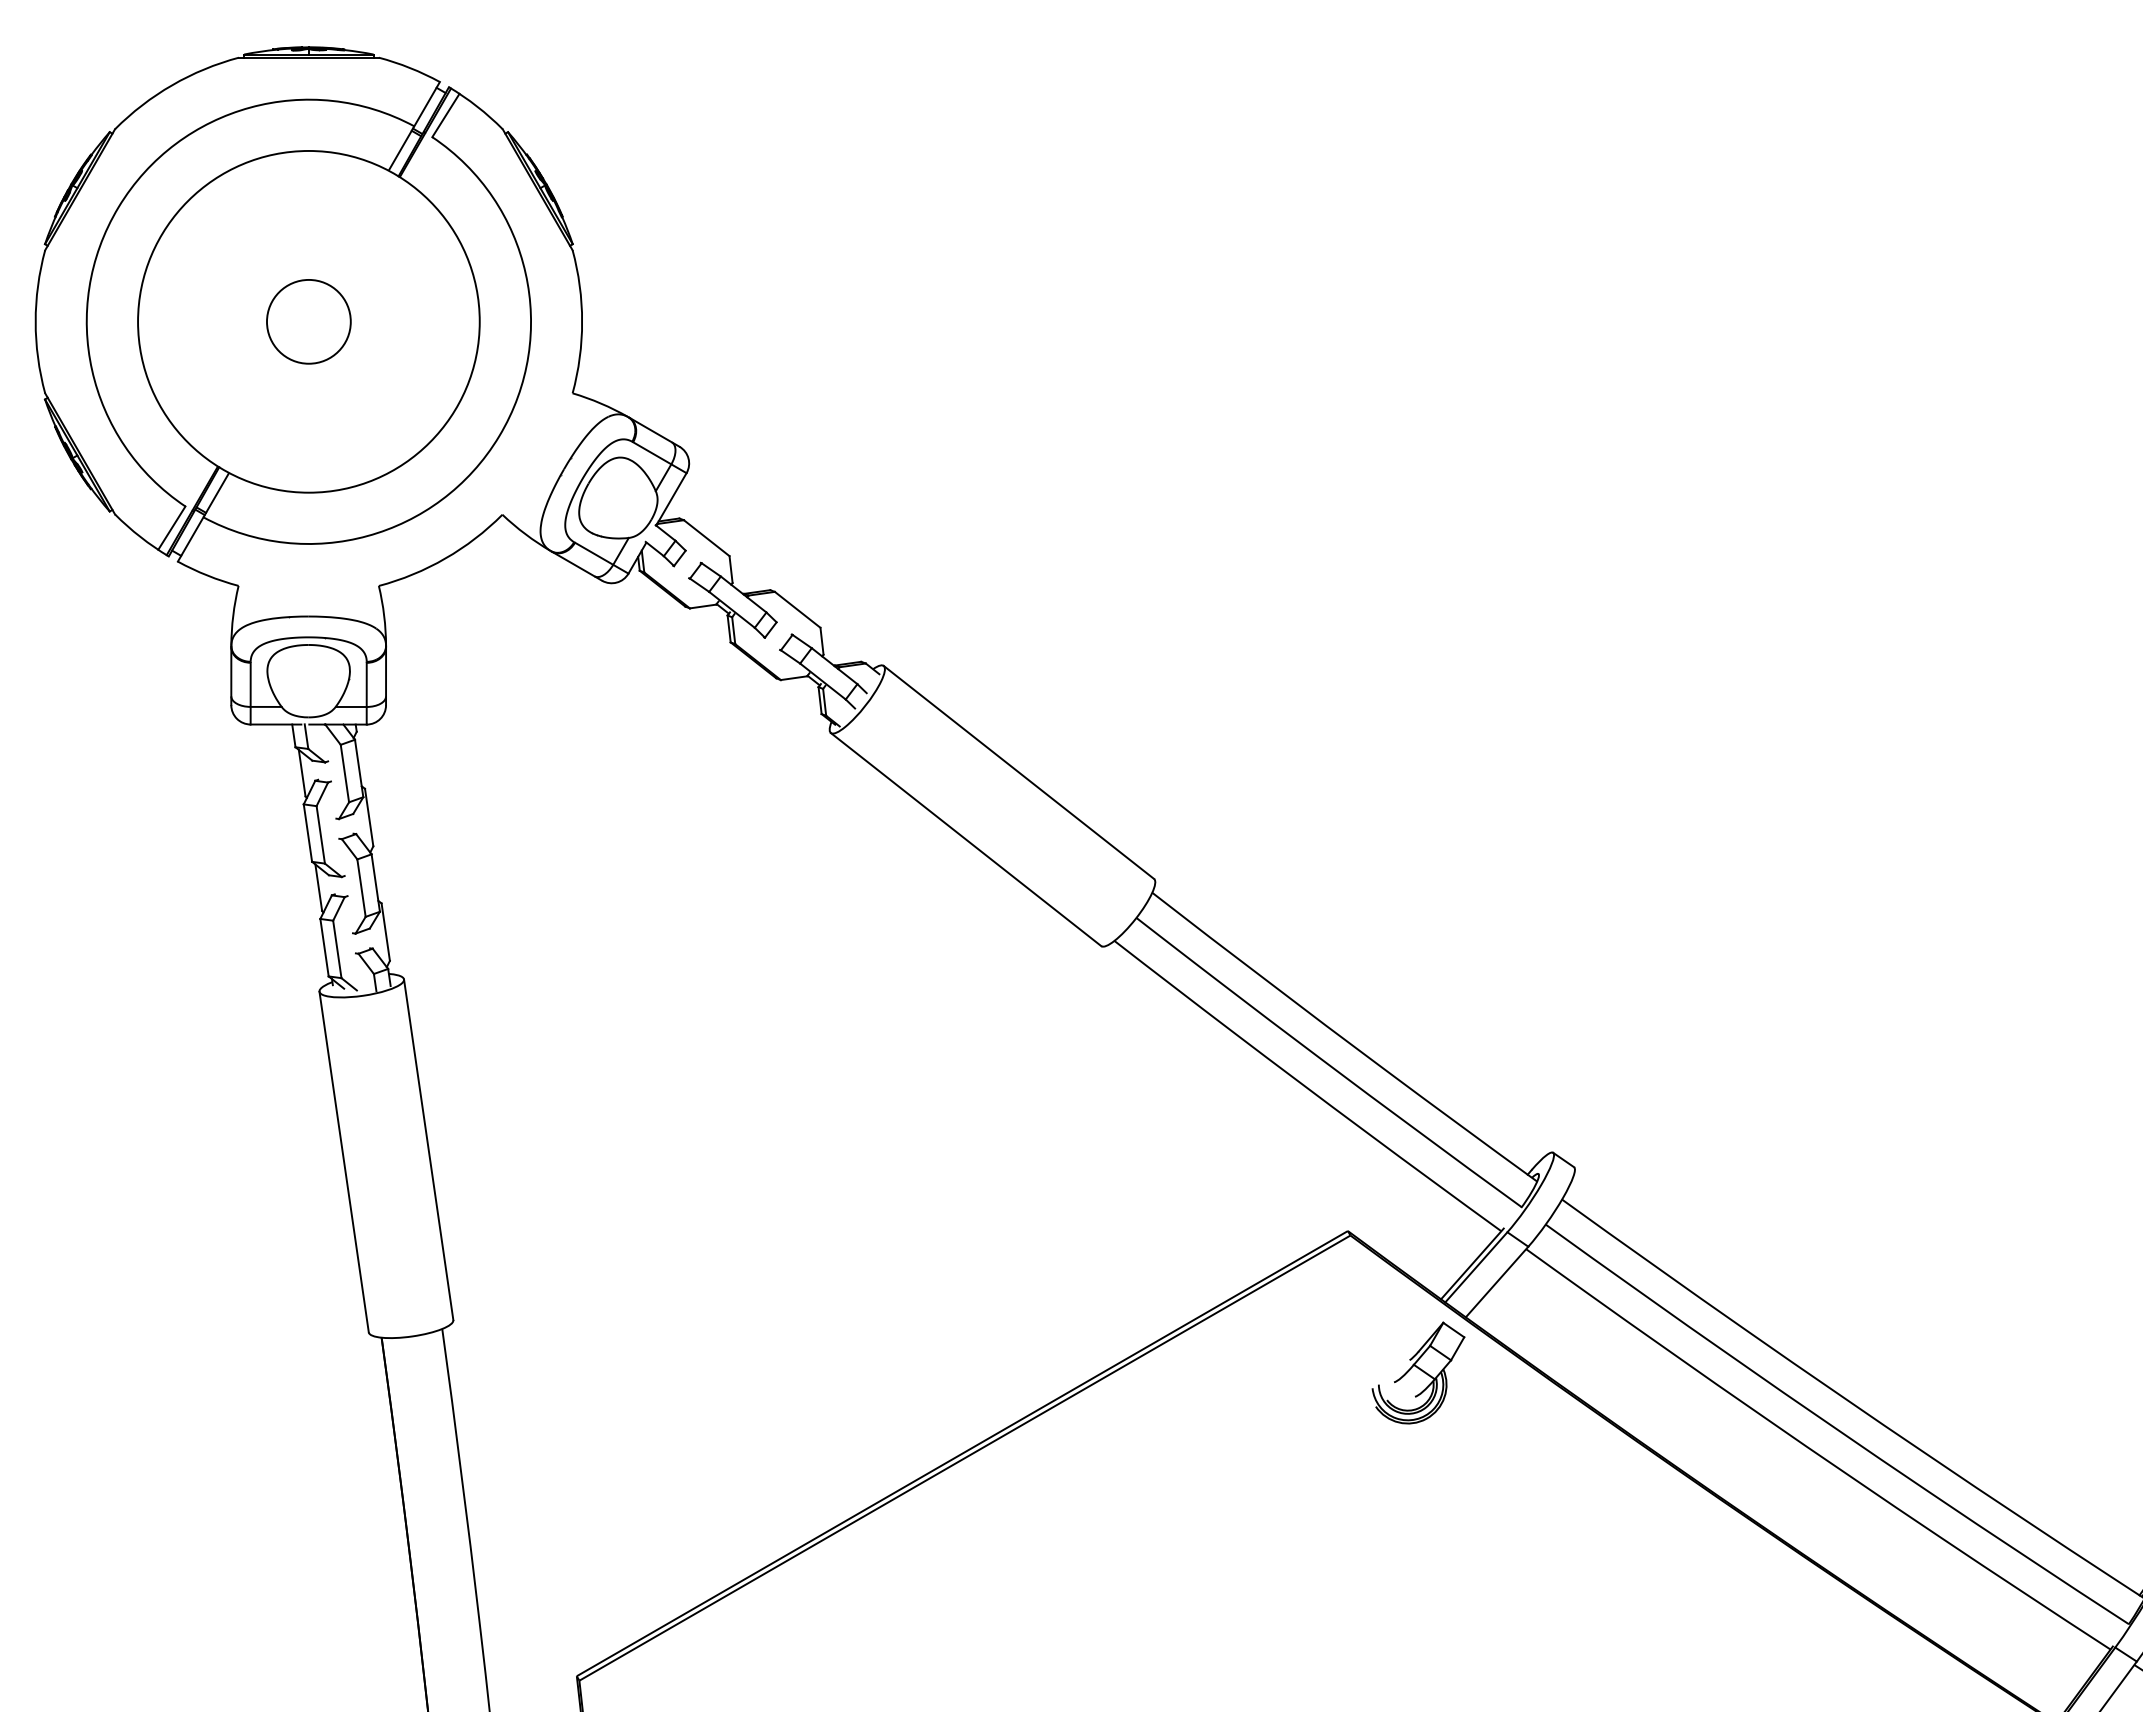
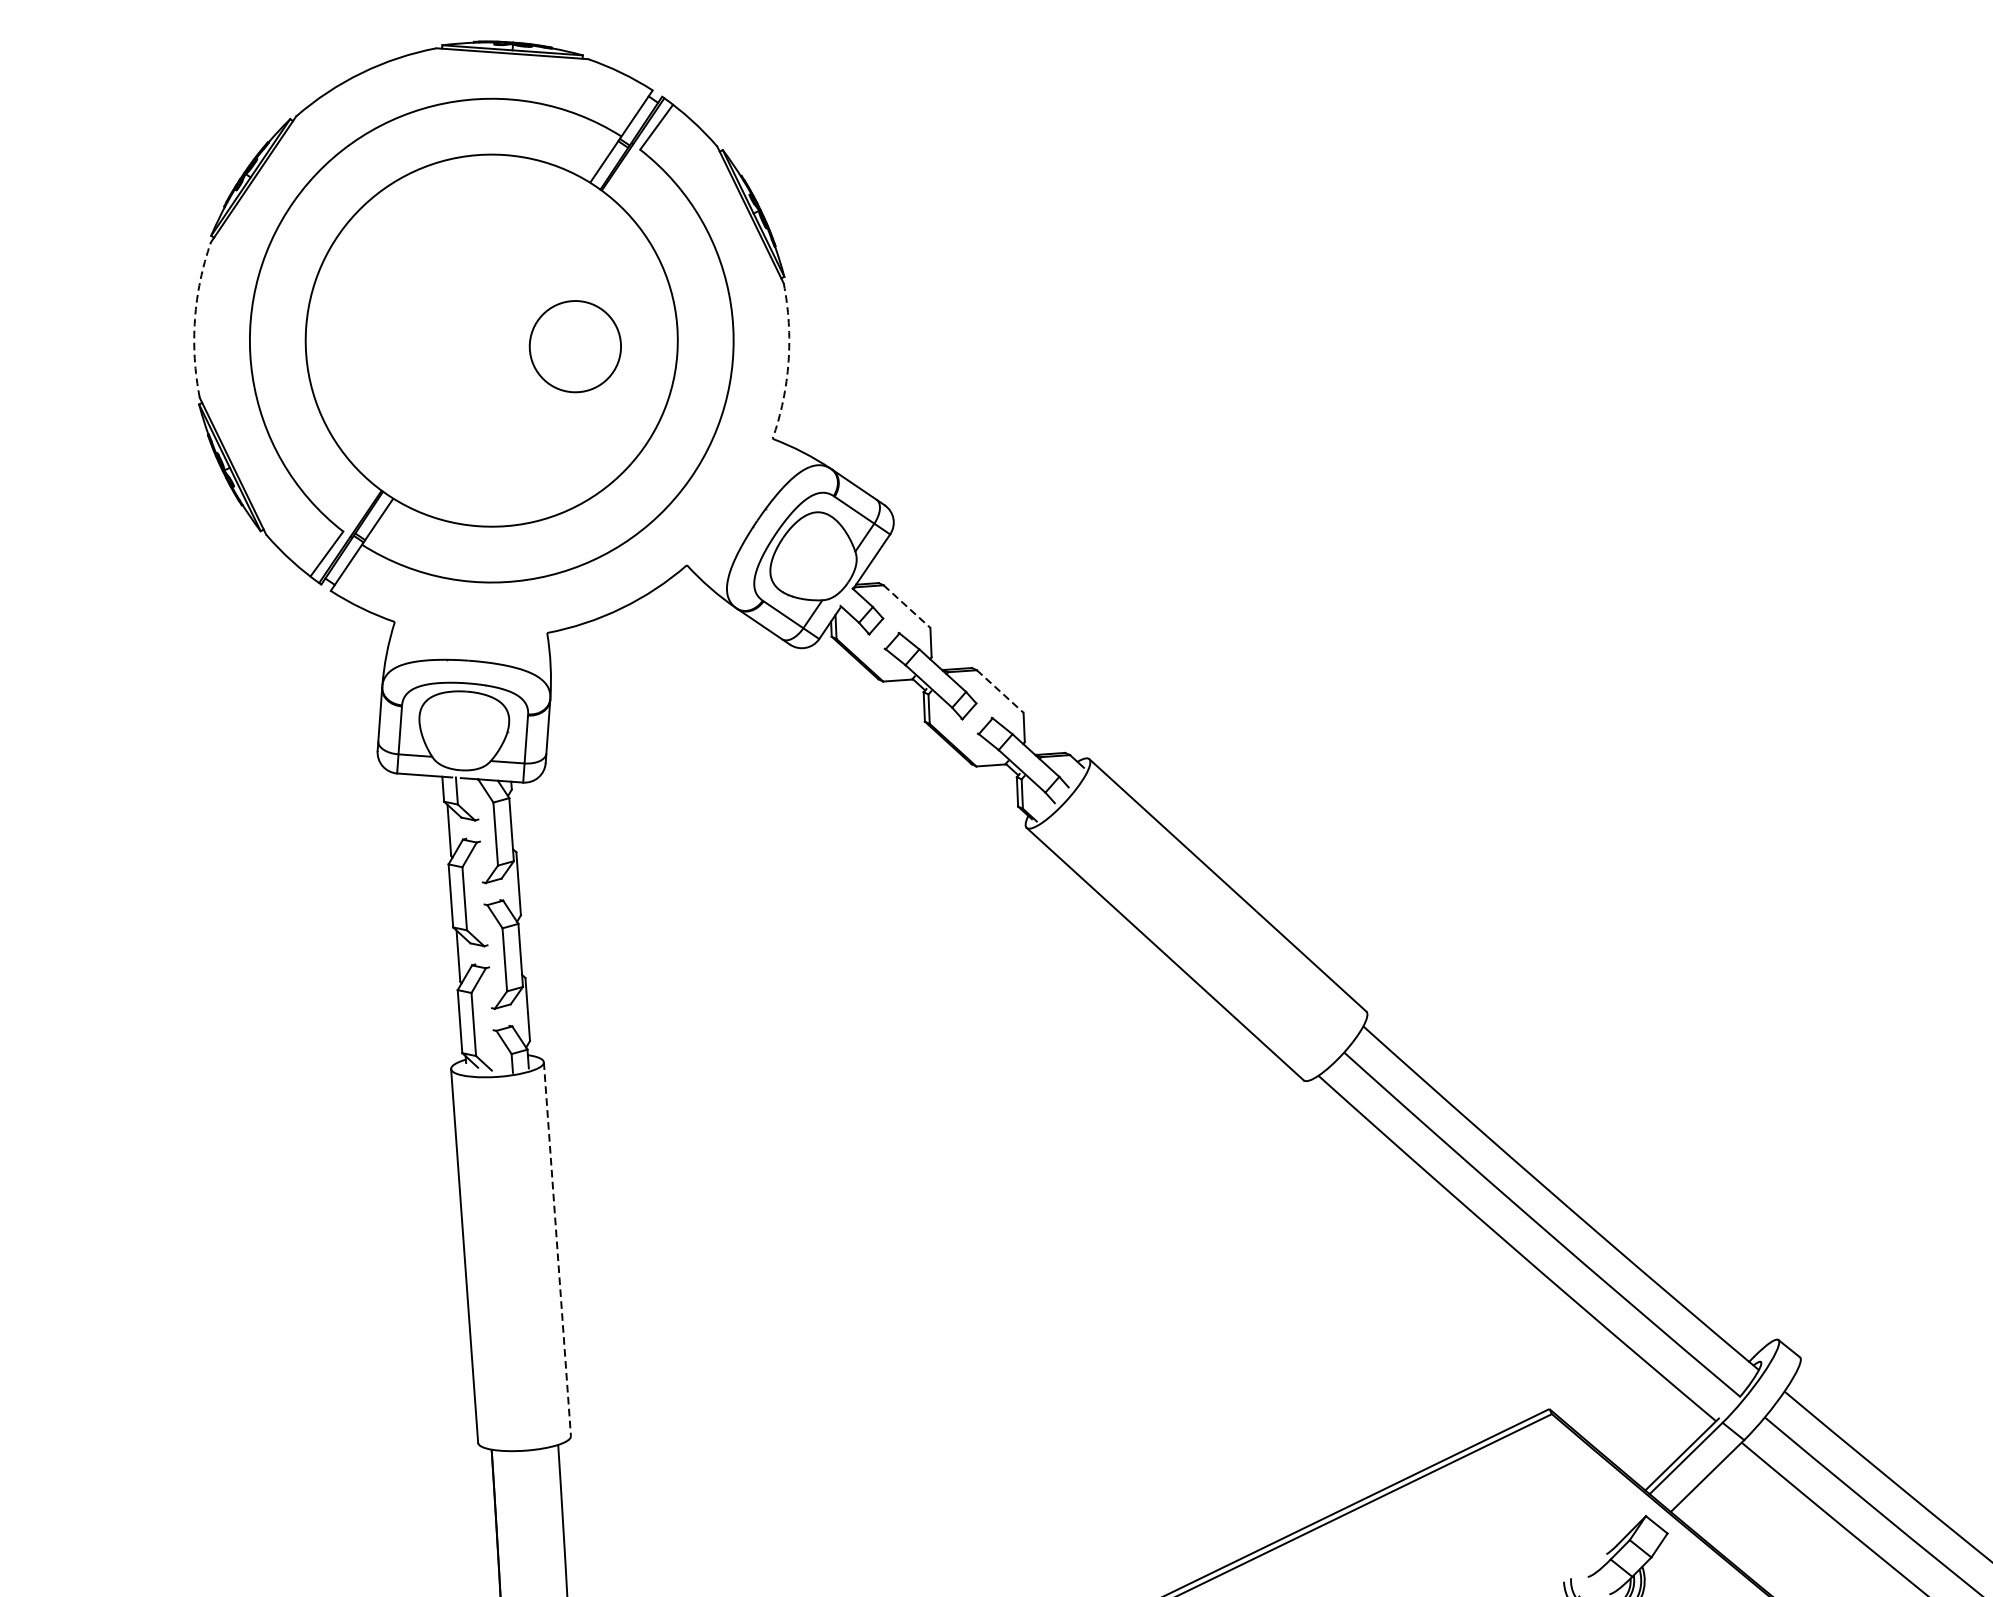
arc: (35, 321) -> (194, 319), solid -> dashed
circle: (308, 321) -> (574, 346), moved
arc: (582, 321) -> (788, 361), solid -> dashed
line: (707, 538) -> (907, 607), solid -> dashed
line: (798, 610) -> (1001, 692), solid -> dashed
line: (428, 1150) -> (557, 1249), solid -> dashed

